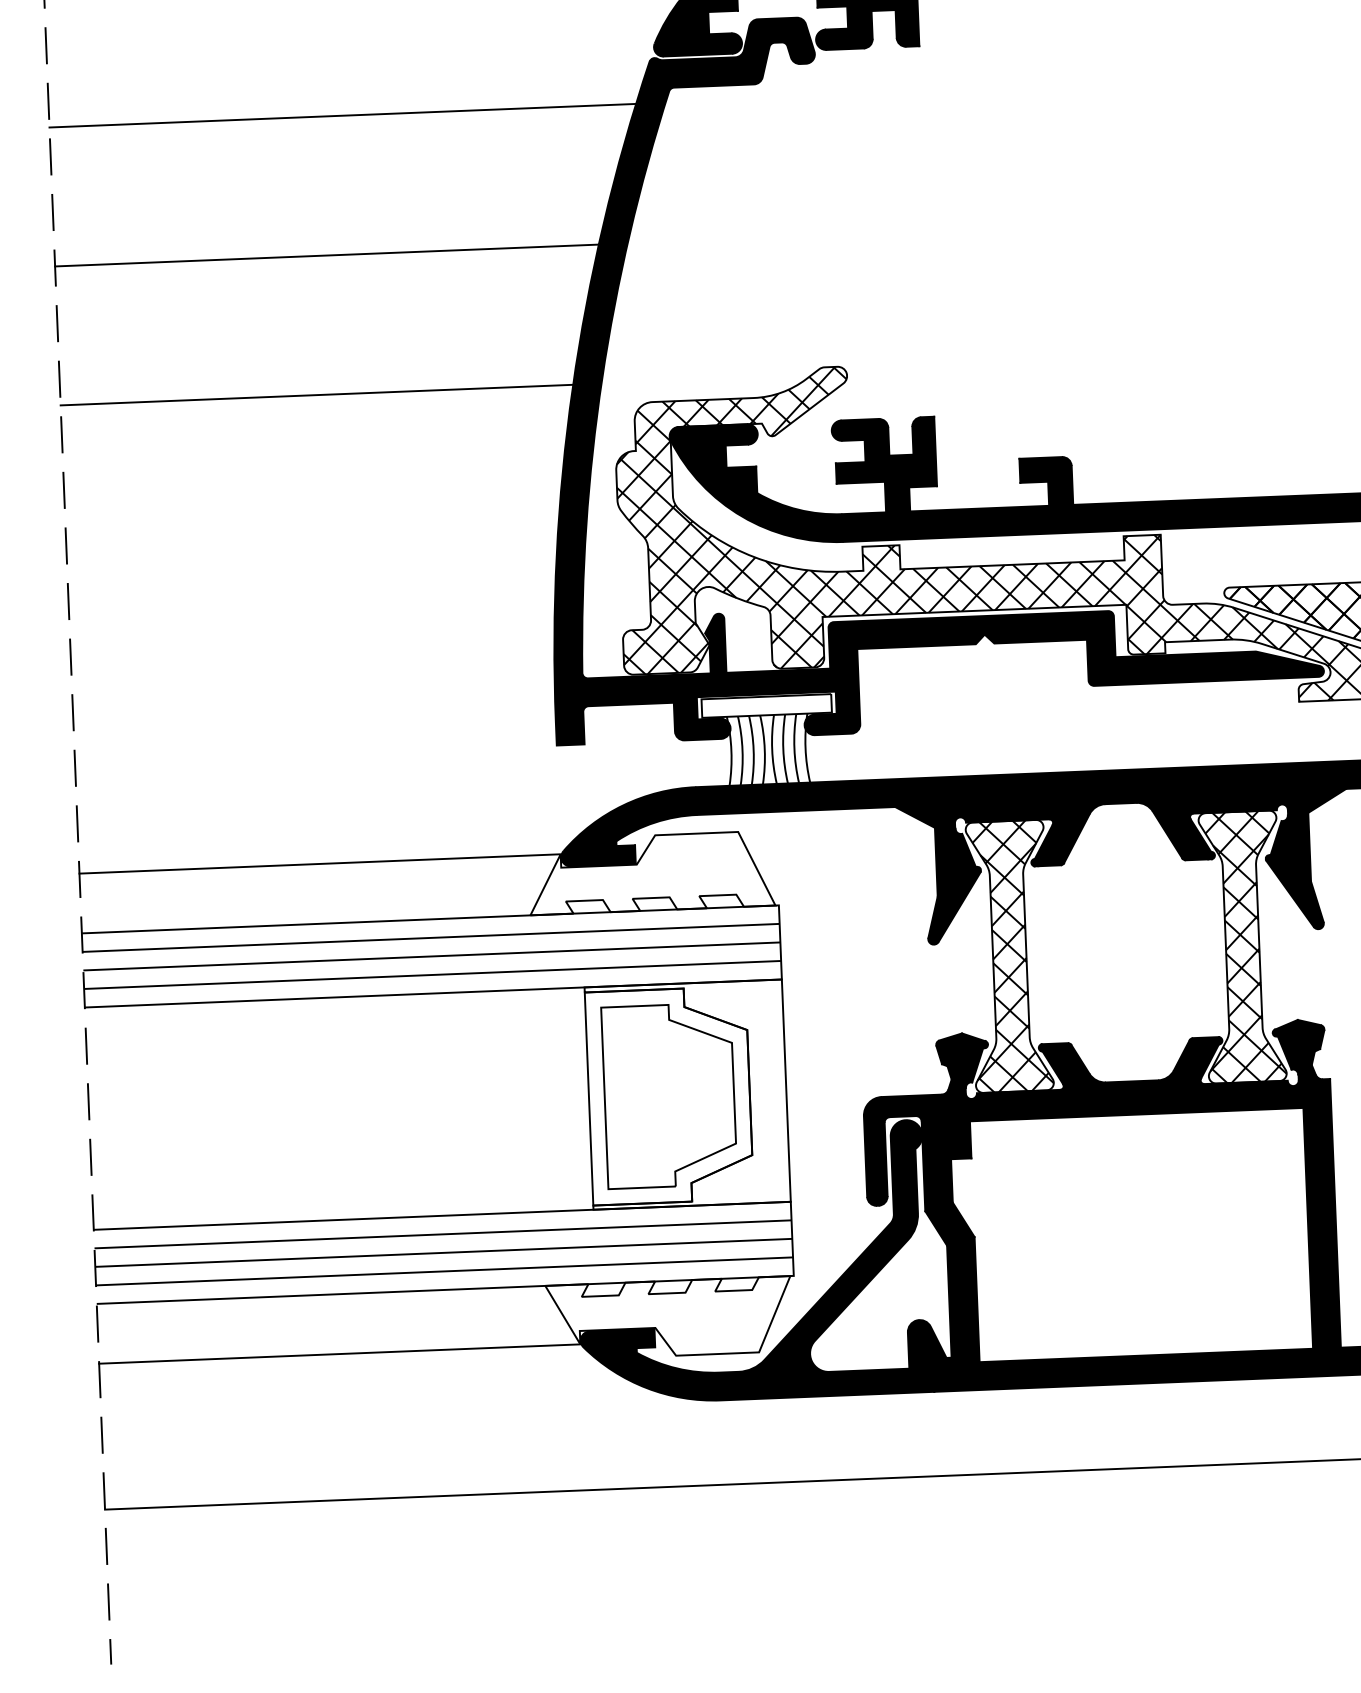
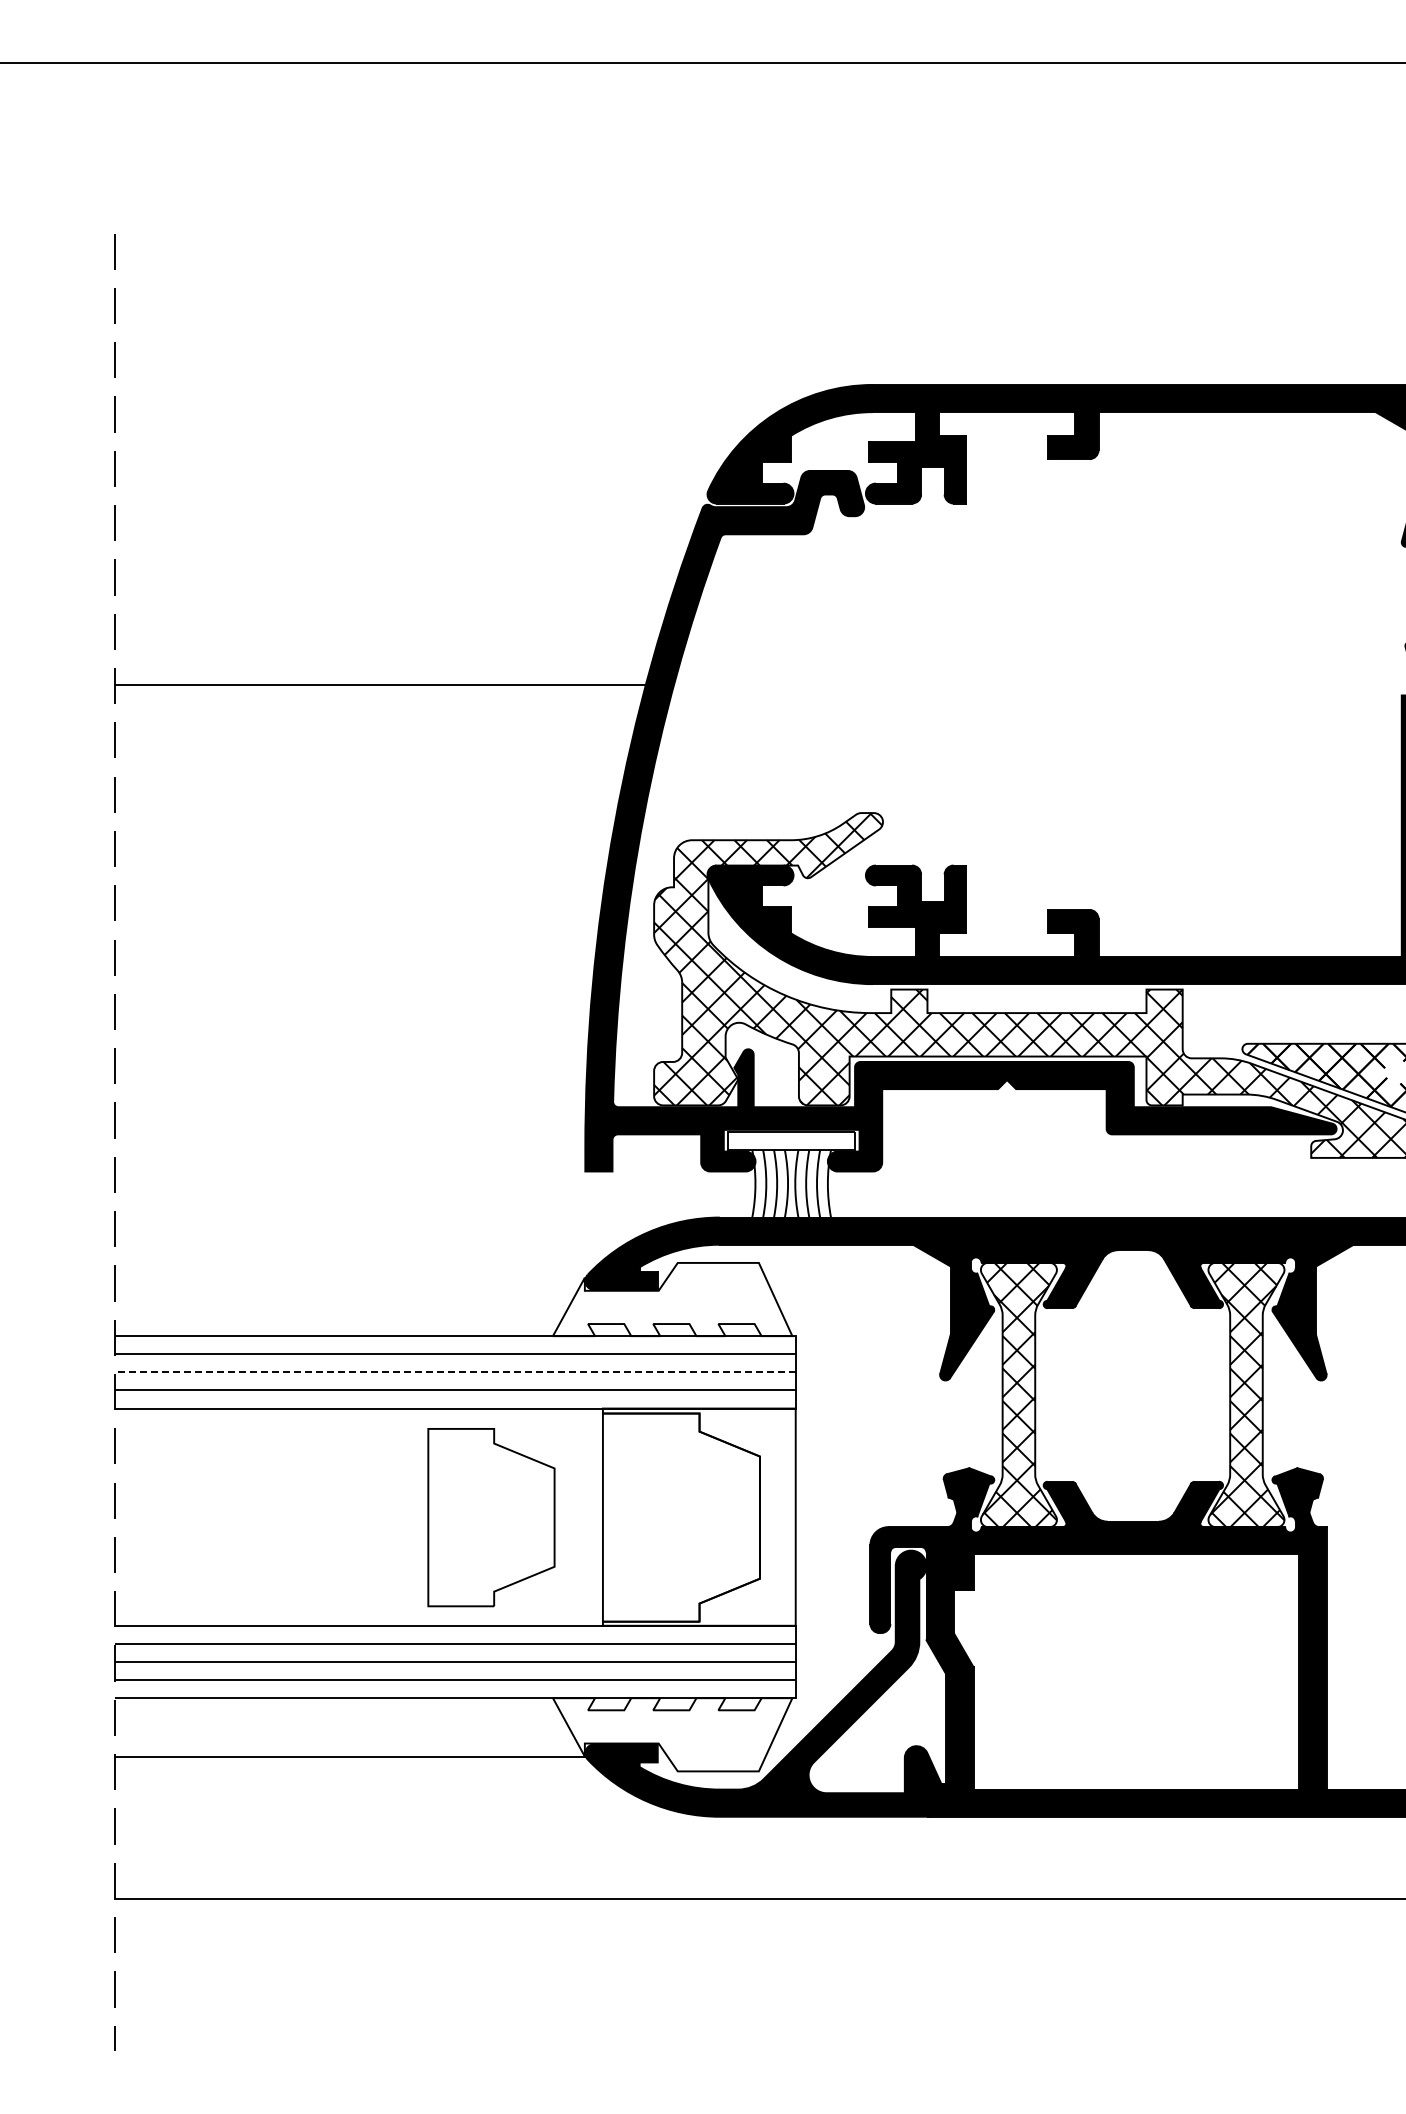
line: (342, 115) -> (400, 548), removed
line: (316, 395) -> (364, 820), removed
line: (319, 863) -> (349, 1277), removed
line: (432, 956) -> (455, 1372), solid -> dashed
part: (669, 1095) -> (491, 1517), moved

